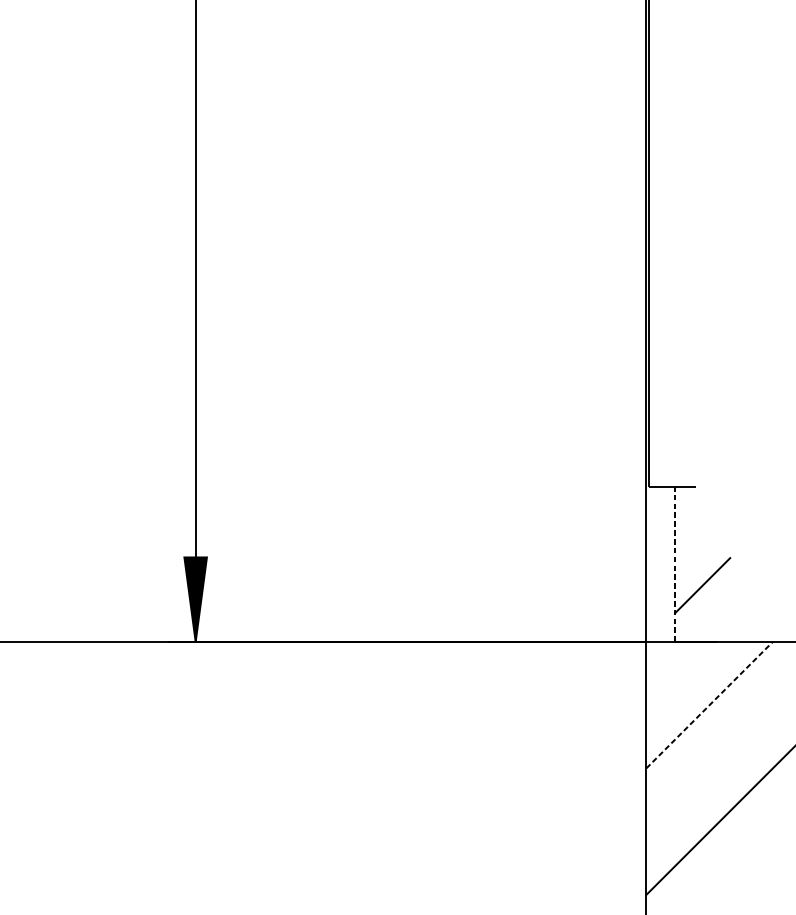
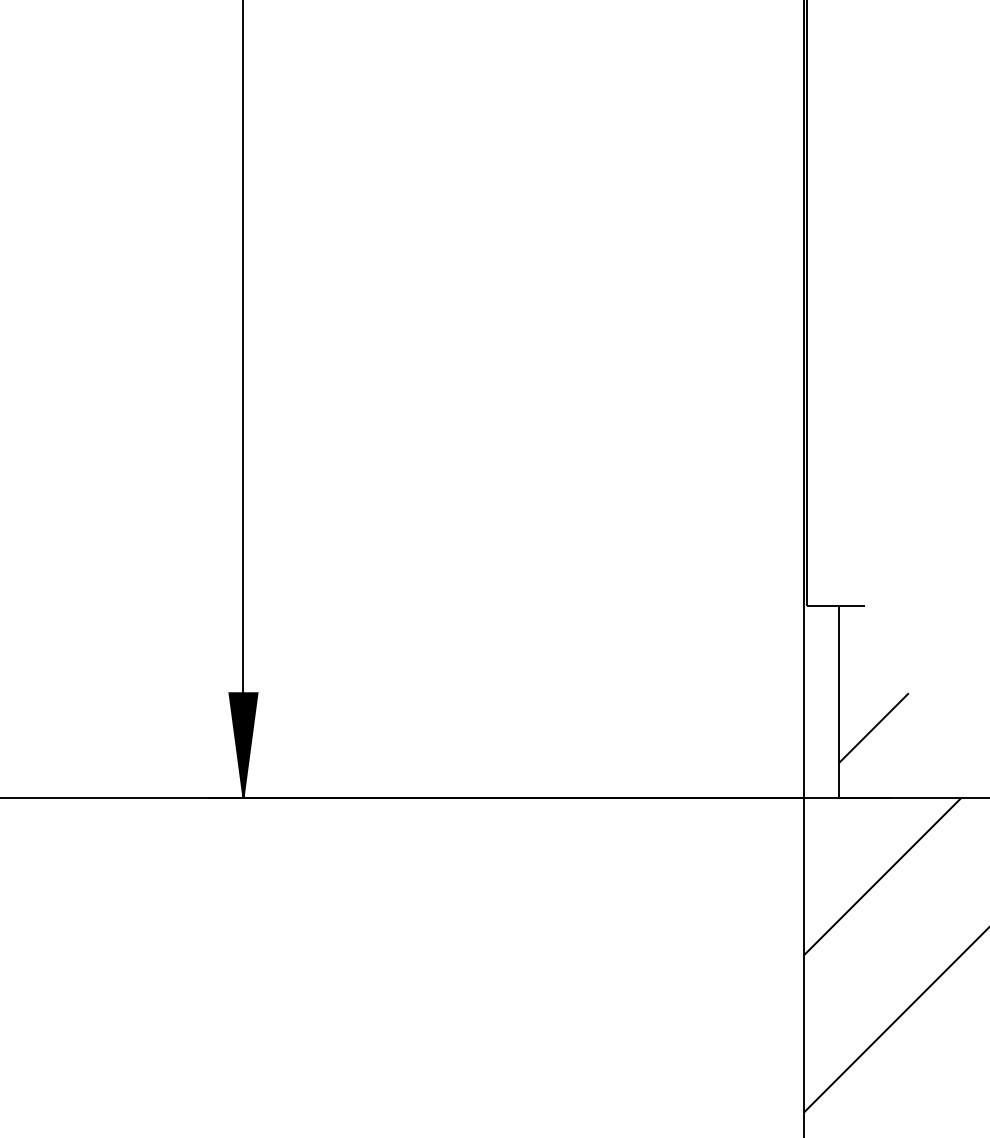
line: (674, 564) -> (838, 701), dashed -> solid
line: (709, 704) -> (882, 876), dashed -> solid

